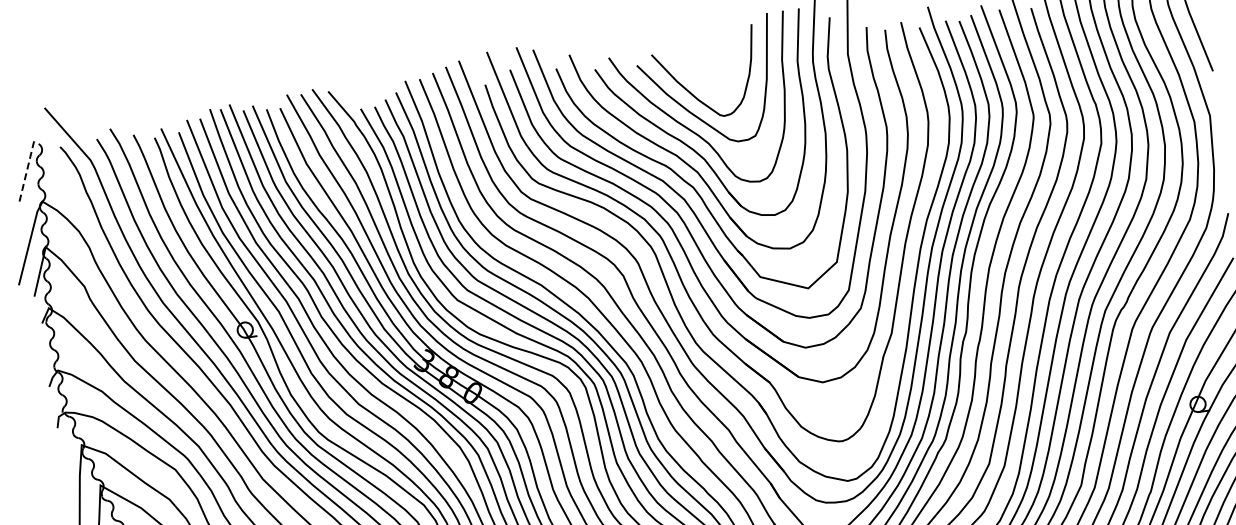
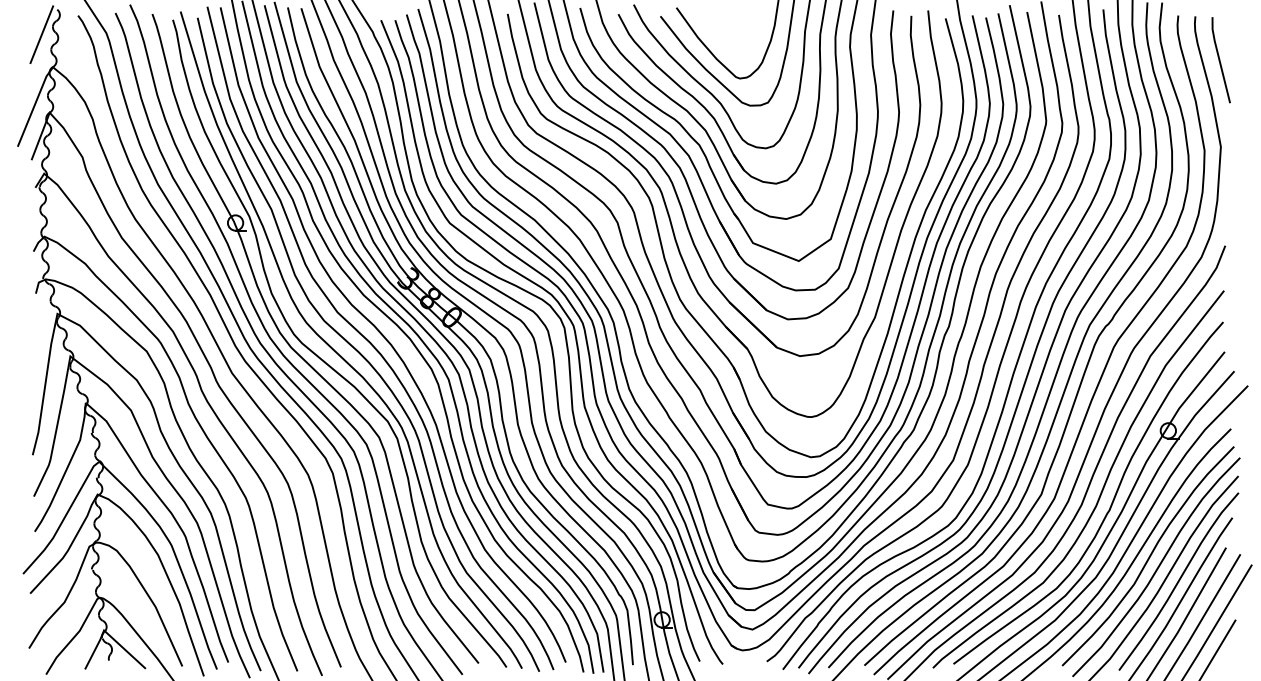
line: (27, 170) -> (42, 34), dashed -> solid

